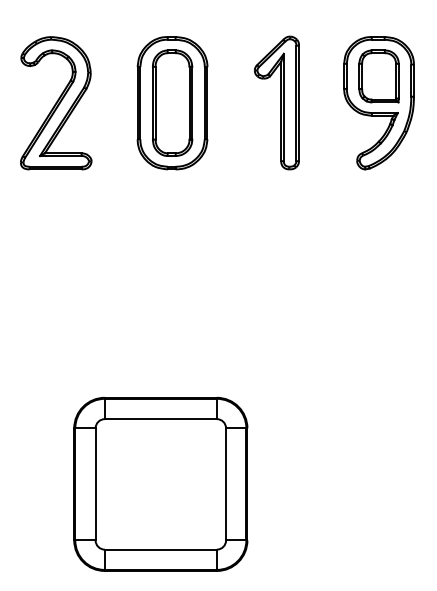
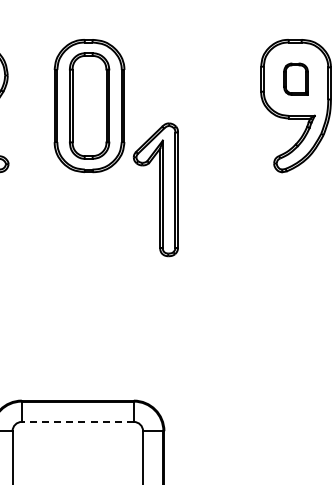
part: (378, 76) -> (295, 79), size x0.6
part: (276, 102) -> (155, 189), moved
line: (160, 419) -> (77, 422), solid -> dashed

